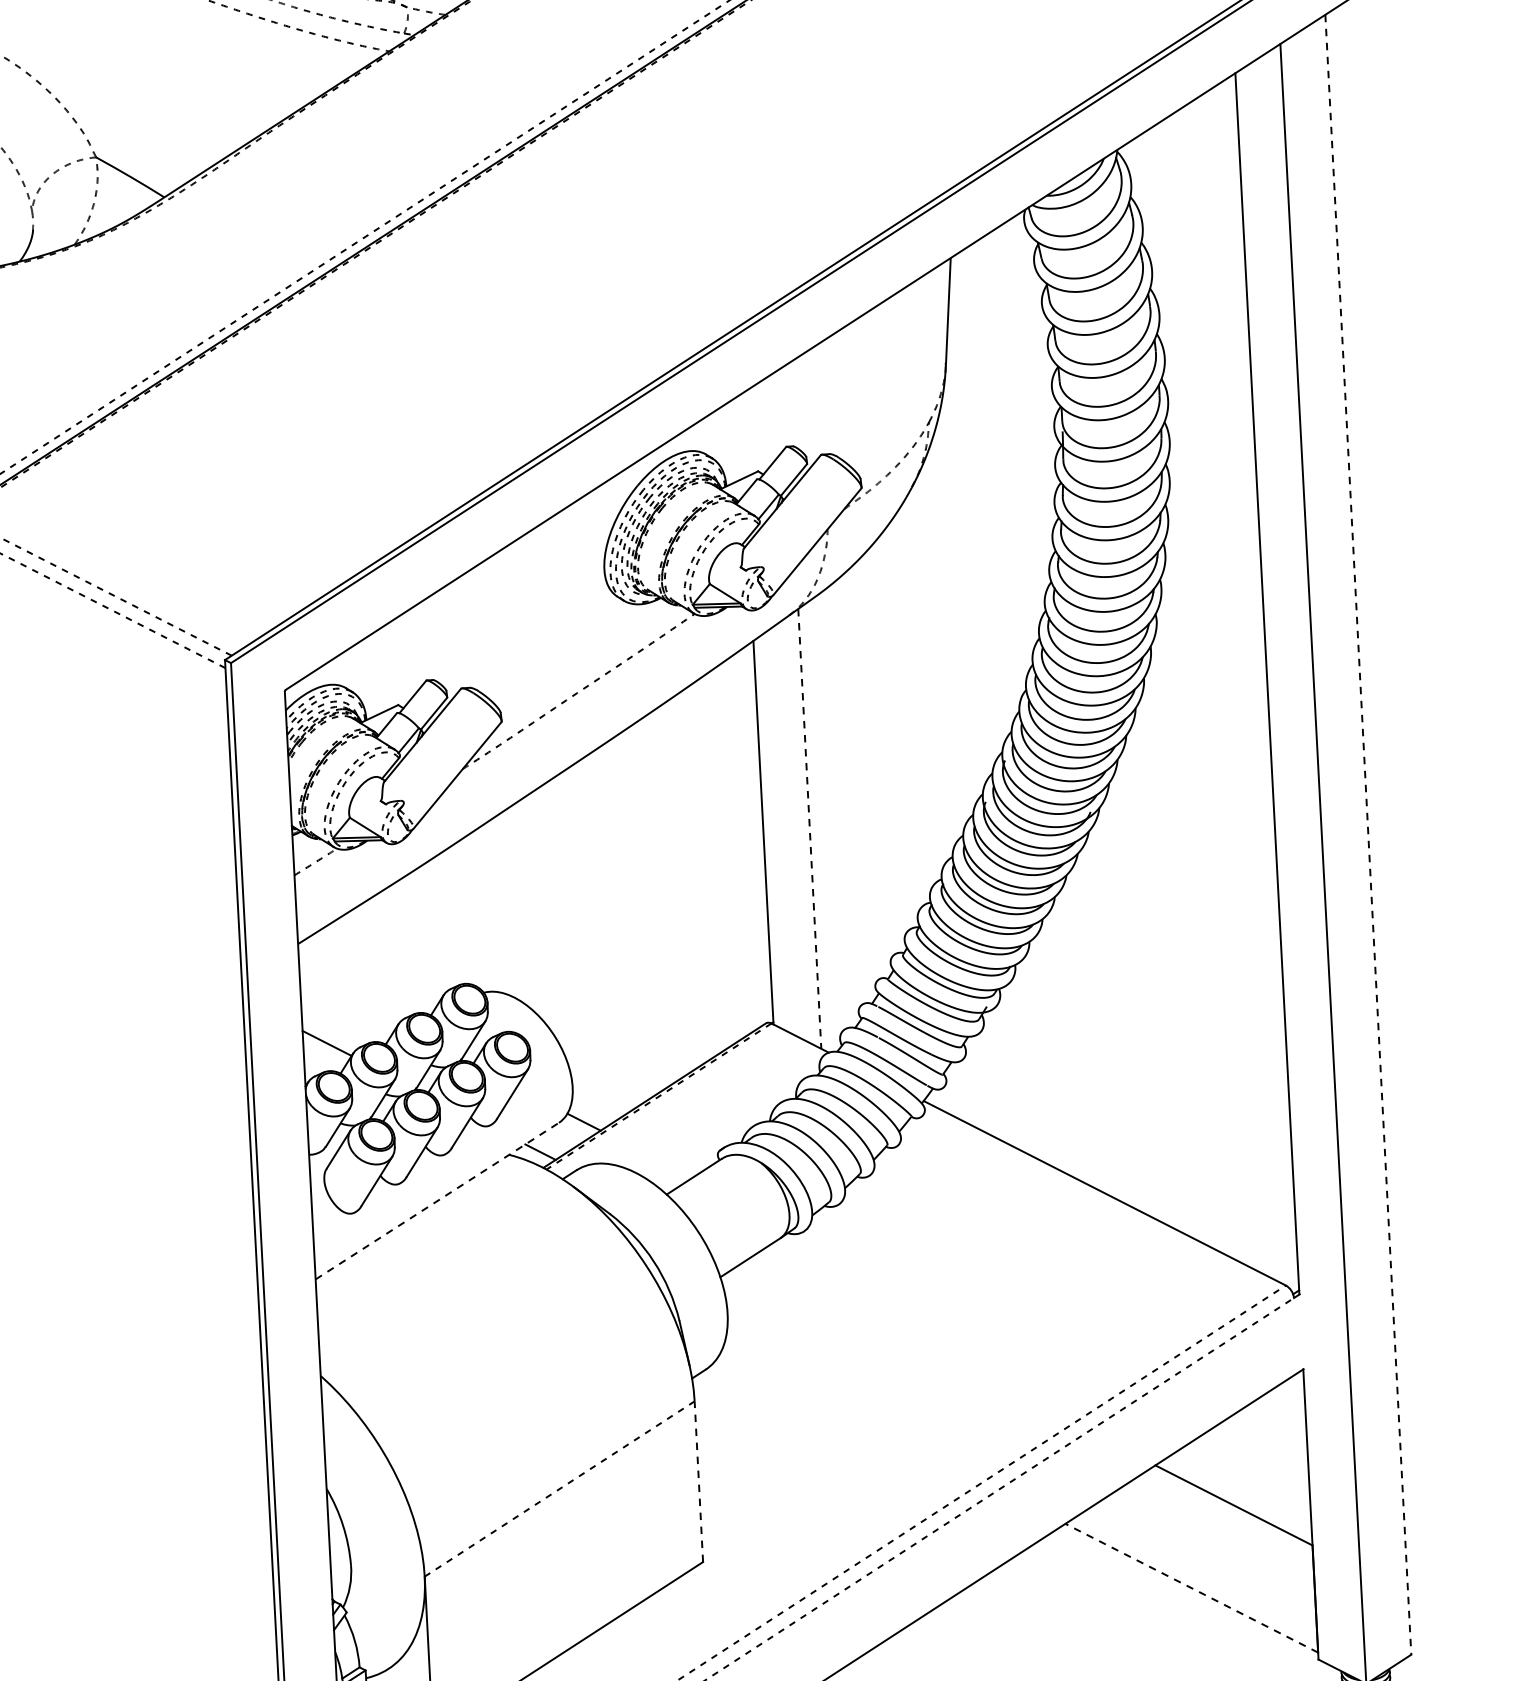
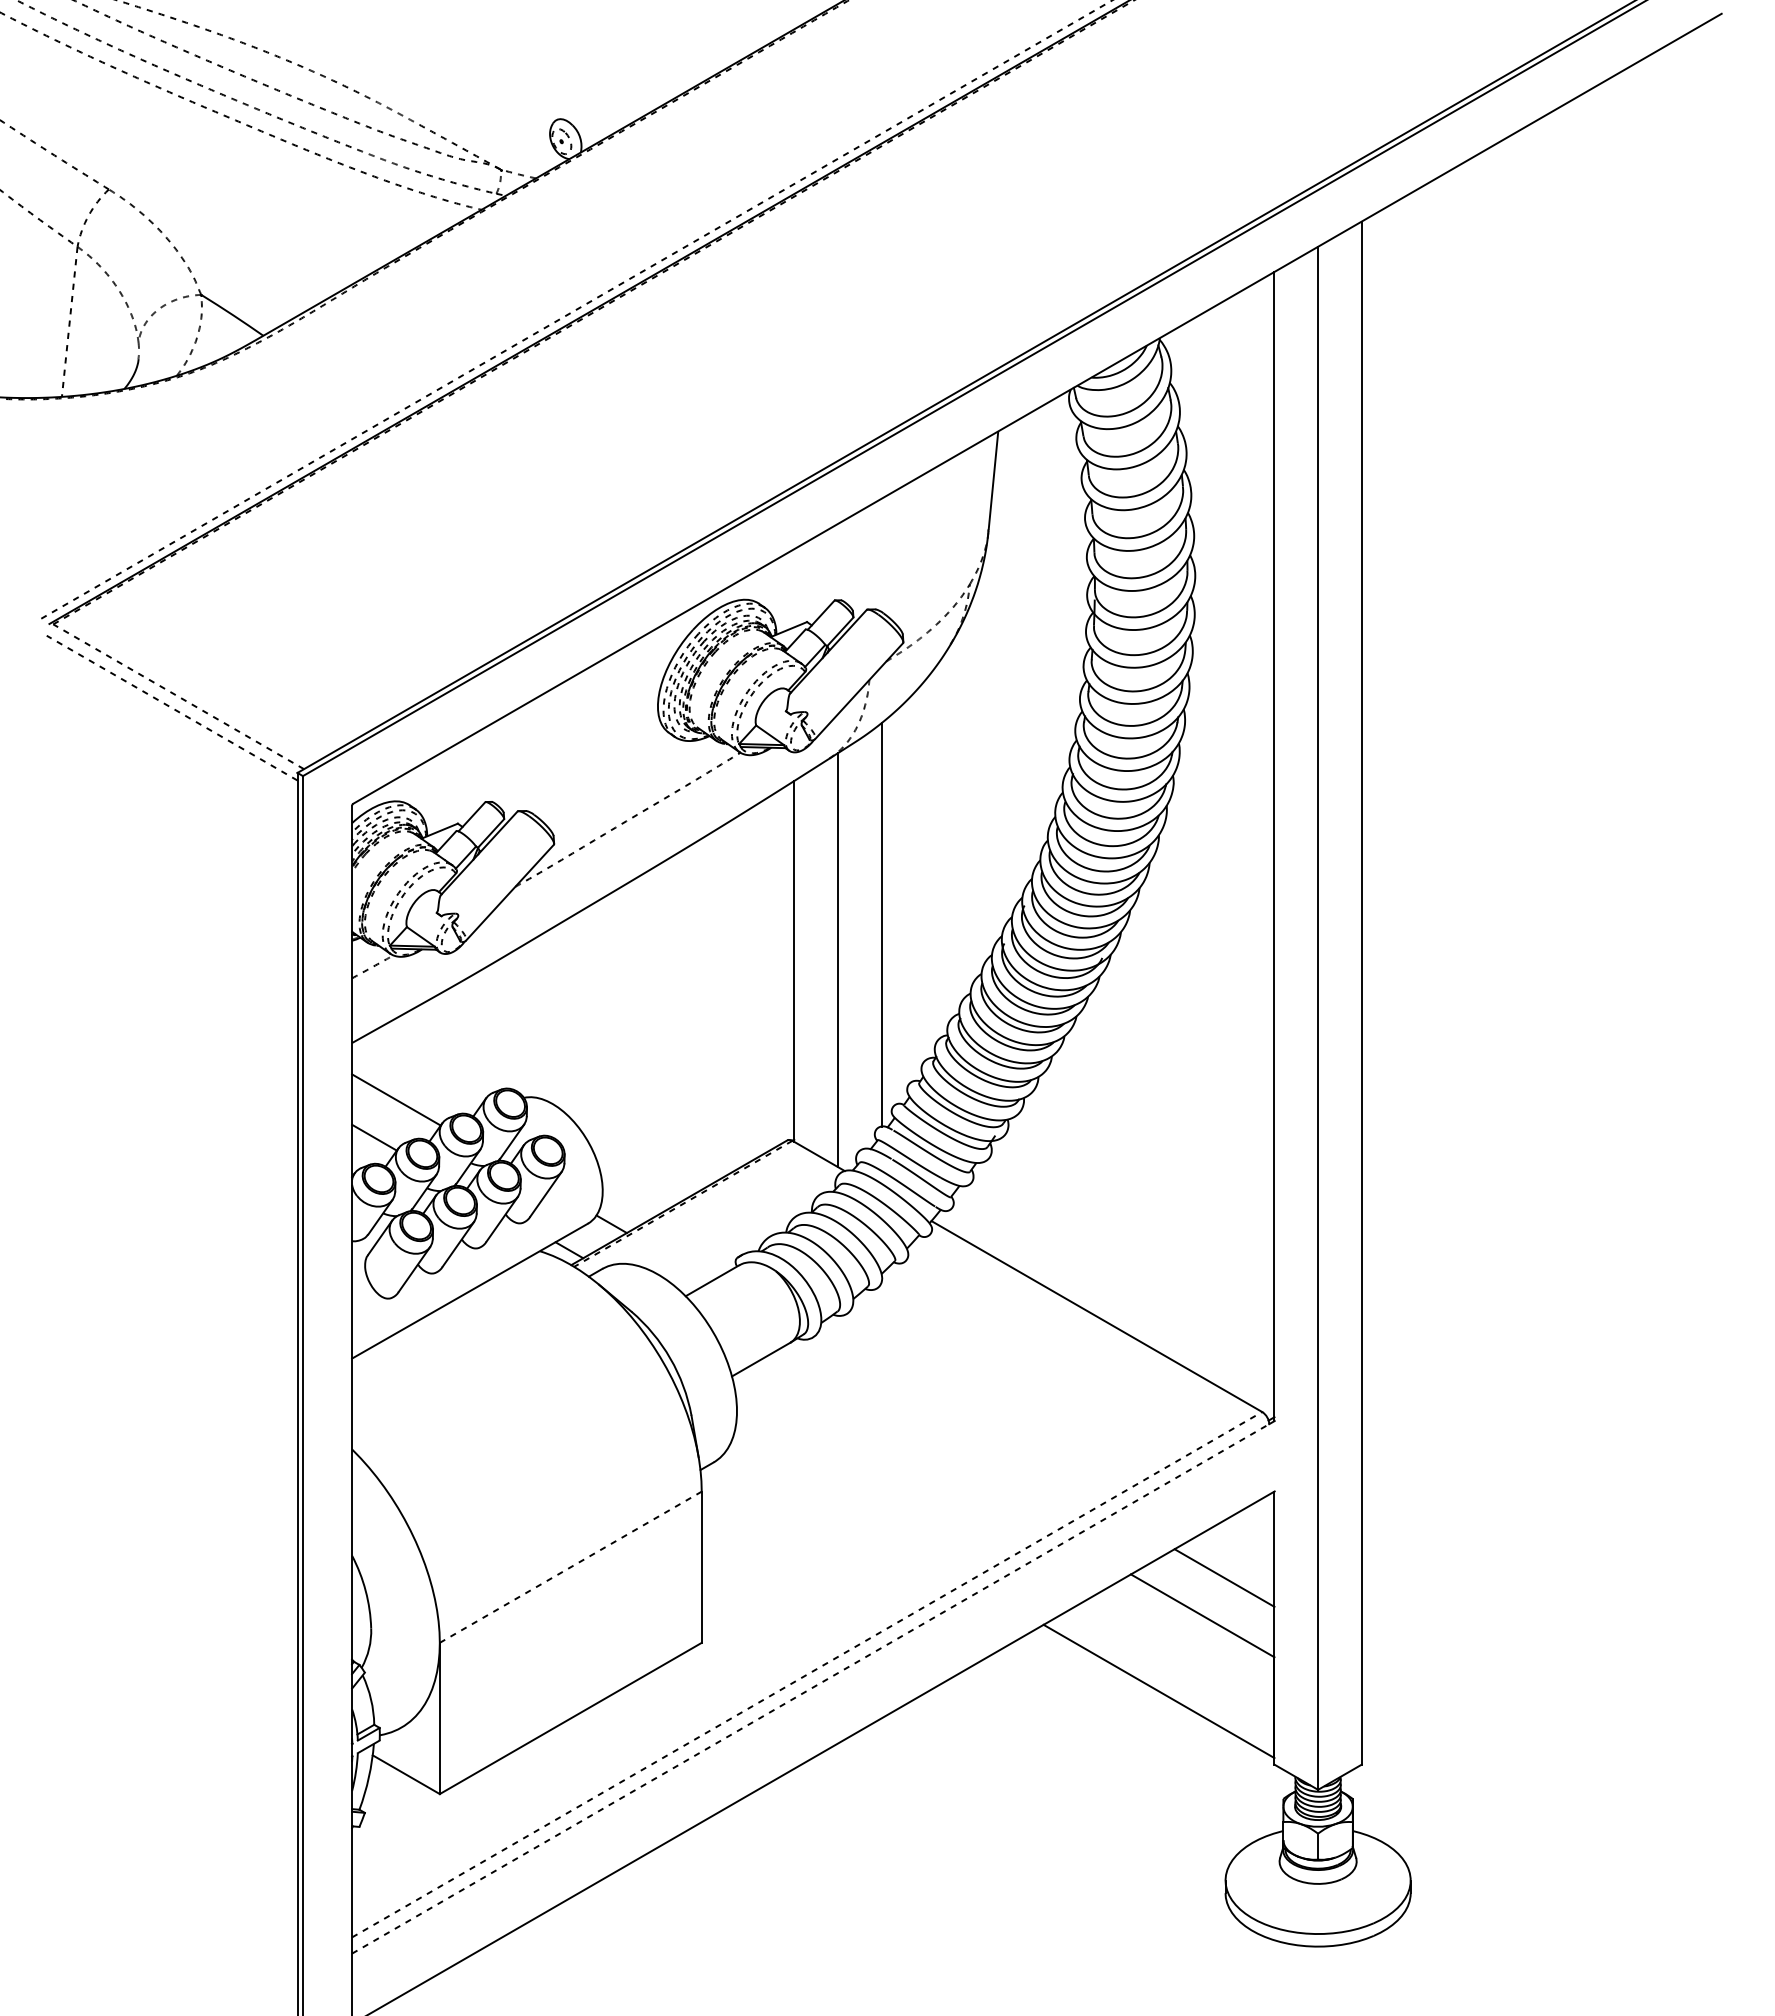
line: (854, 788) -> (881, 924), added
line: (809, 829) -> (837, 960), dashed -> solid
line: (1368, 835) -> (1361, 993), dashed -> solid
line: (348, 1001) -> (396, 1099), added
line: (437, 1201) -> (470, 1291), dashed -> solid
line: (1254, 1463) -> (1224, 1577), added
line: (698, 1481) -> (701, 1567), dashed -> solid
line: (1191, 1588) -> (1158, 1691), dashed -> solid

